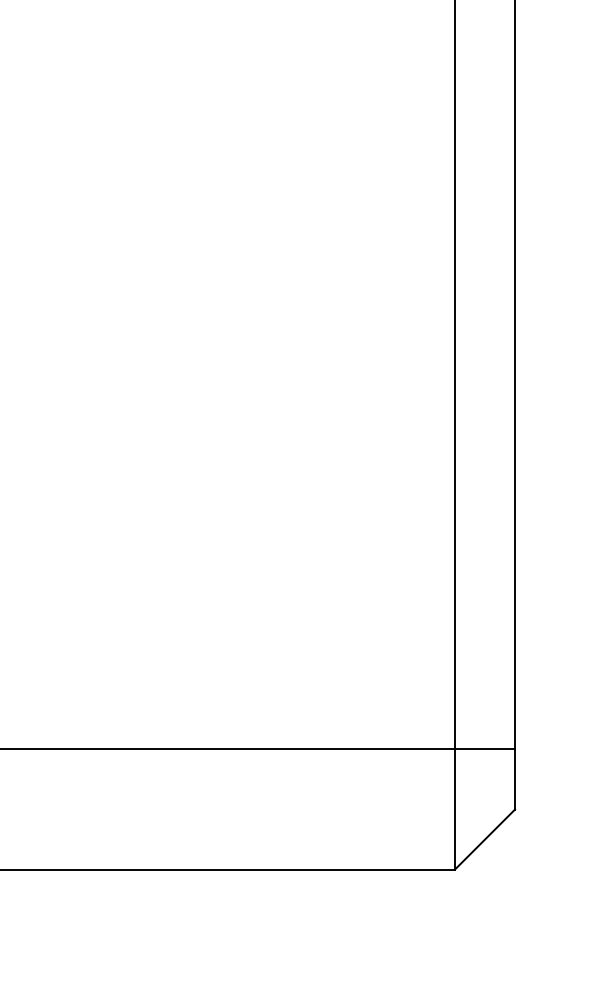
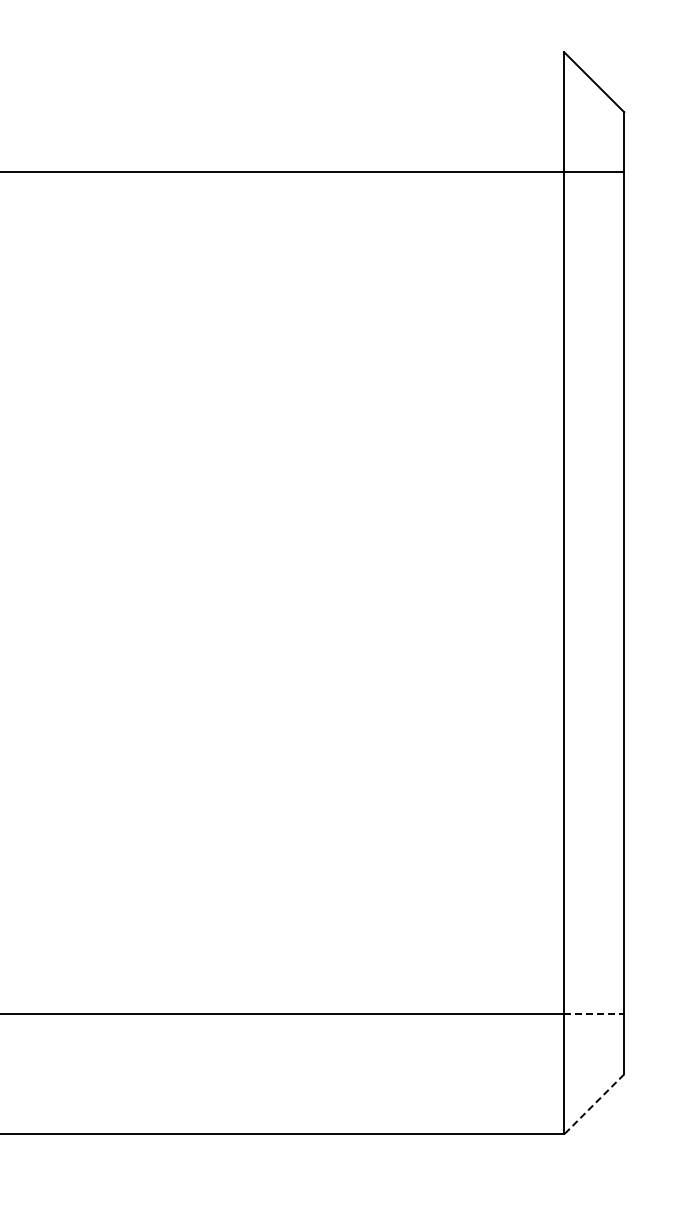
line: (485, 749) -> (594, 1014), solid -> dashed
line: (485, 839) -> (594, 1104), solid -> dashed

